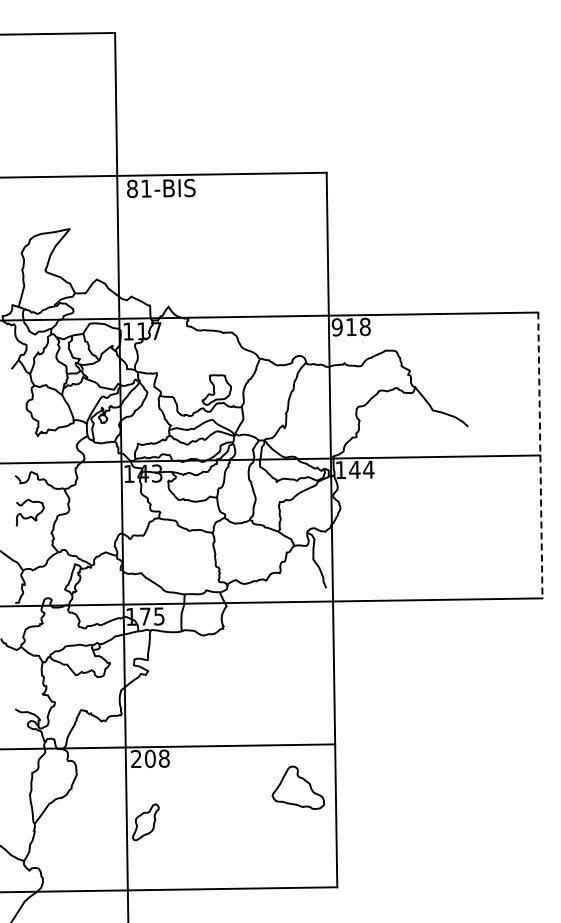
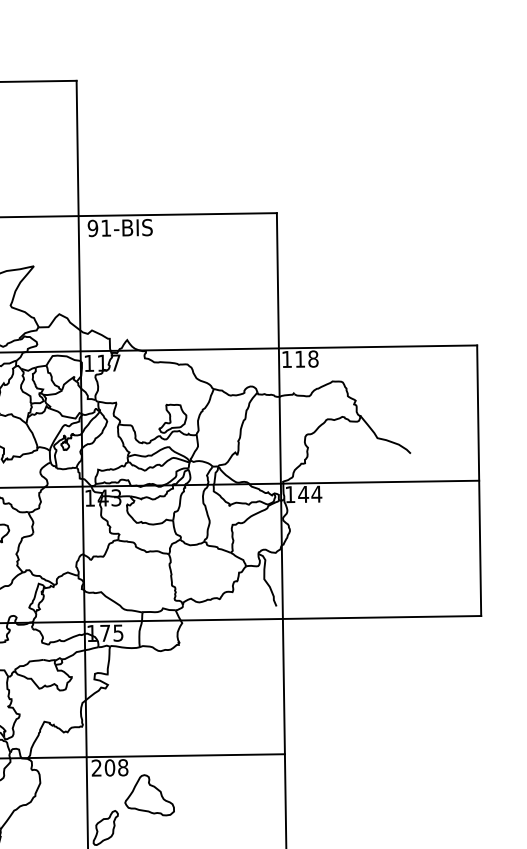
text: (131, 188) -> (92, 228), 81-BIS -> 91-BIS
text: (336, 327) -> (286, 359), 918 -> 118
line: (540, 455) -> (479, 480), dashed -> solid
part: (297, 787) -> (148, 795), moved

